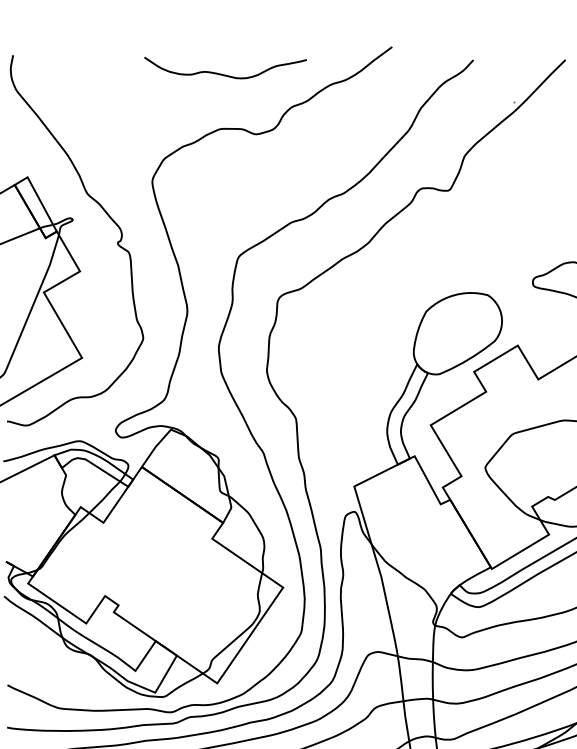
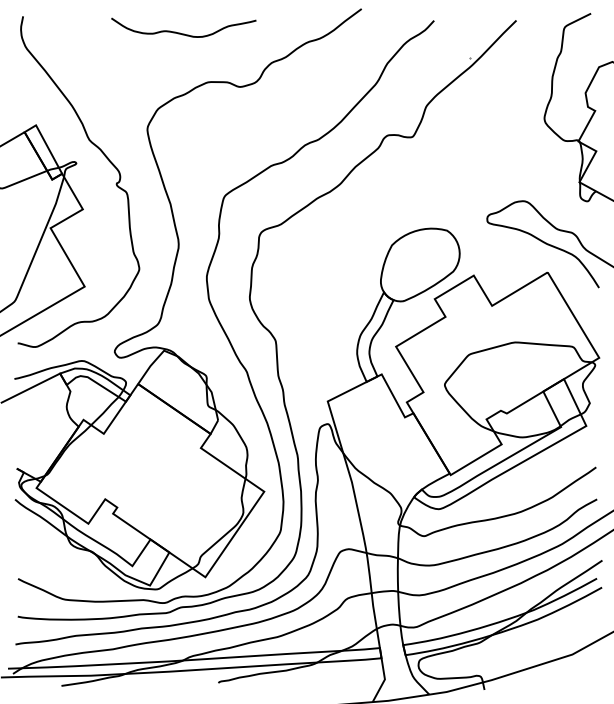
curve: (221, 73) -> (180, 32), moved

